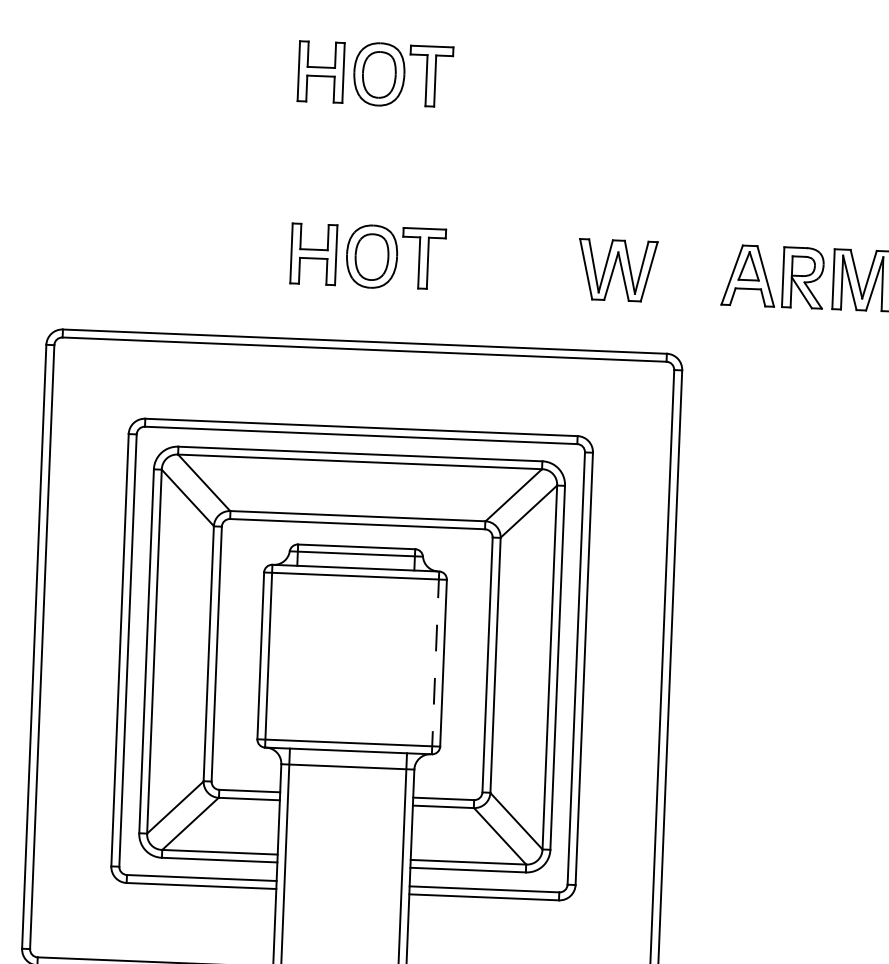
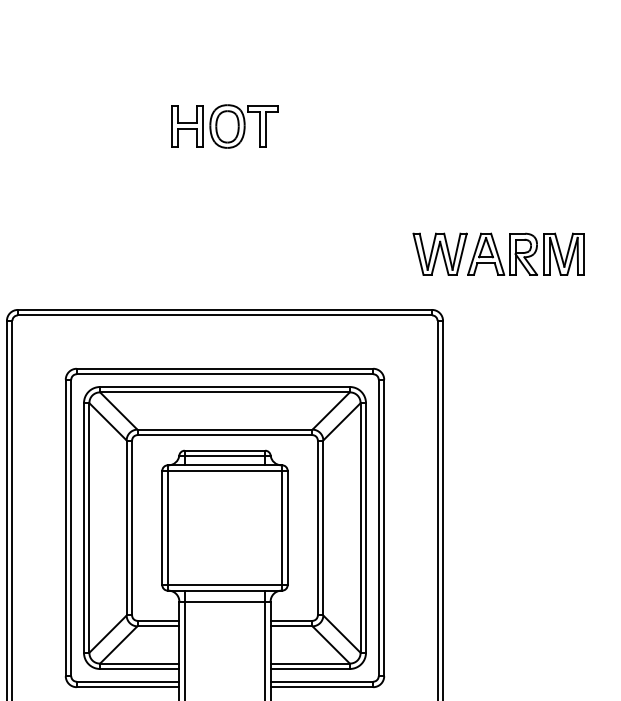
part: (367, 256) -> (224, 251), removed
part: (616, 269) -> (439, 253), moved
line: (436, 662) -> (282, 527), dashed -> solid

